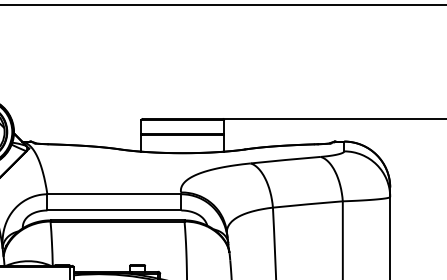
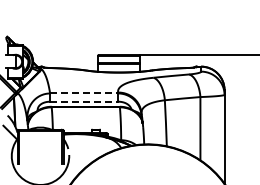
line: (114, 194) -> (84, 93), solid -> dashed
line: (114, 210) -> (84, 101), solid -> dashed

